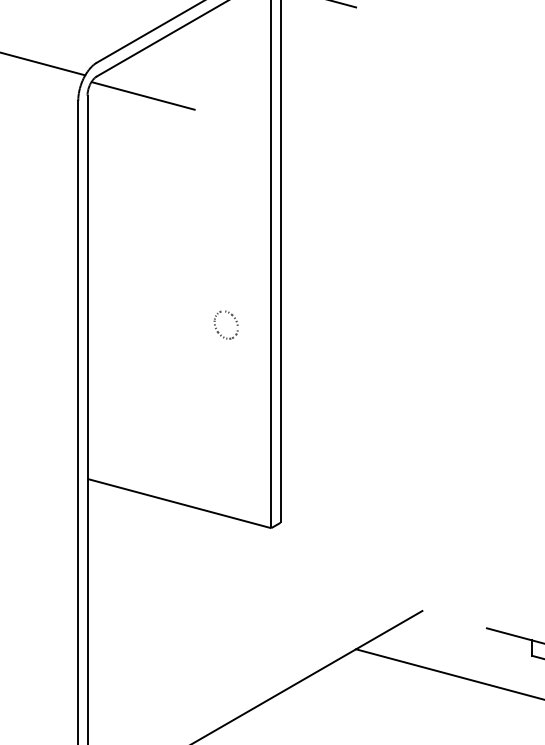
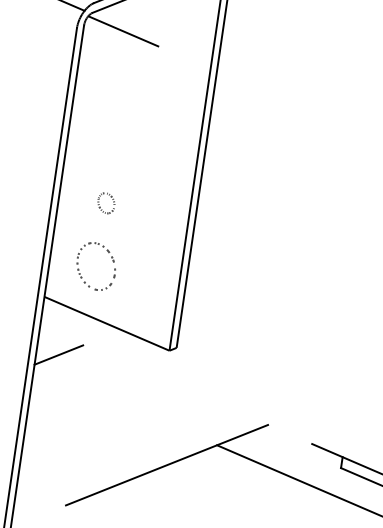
part: (216, 327) -> (99, 204), moved
part: (132, 439) -> (80, 273), added
line: (118, 556) -> (58, 355), added

